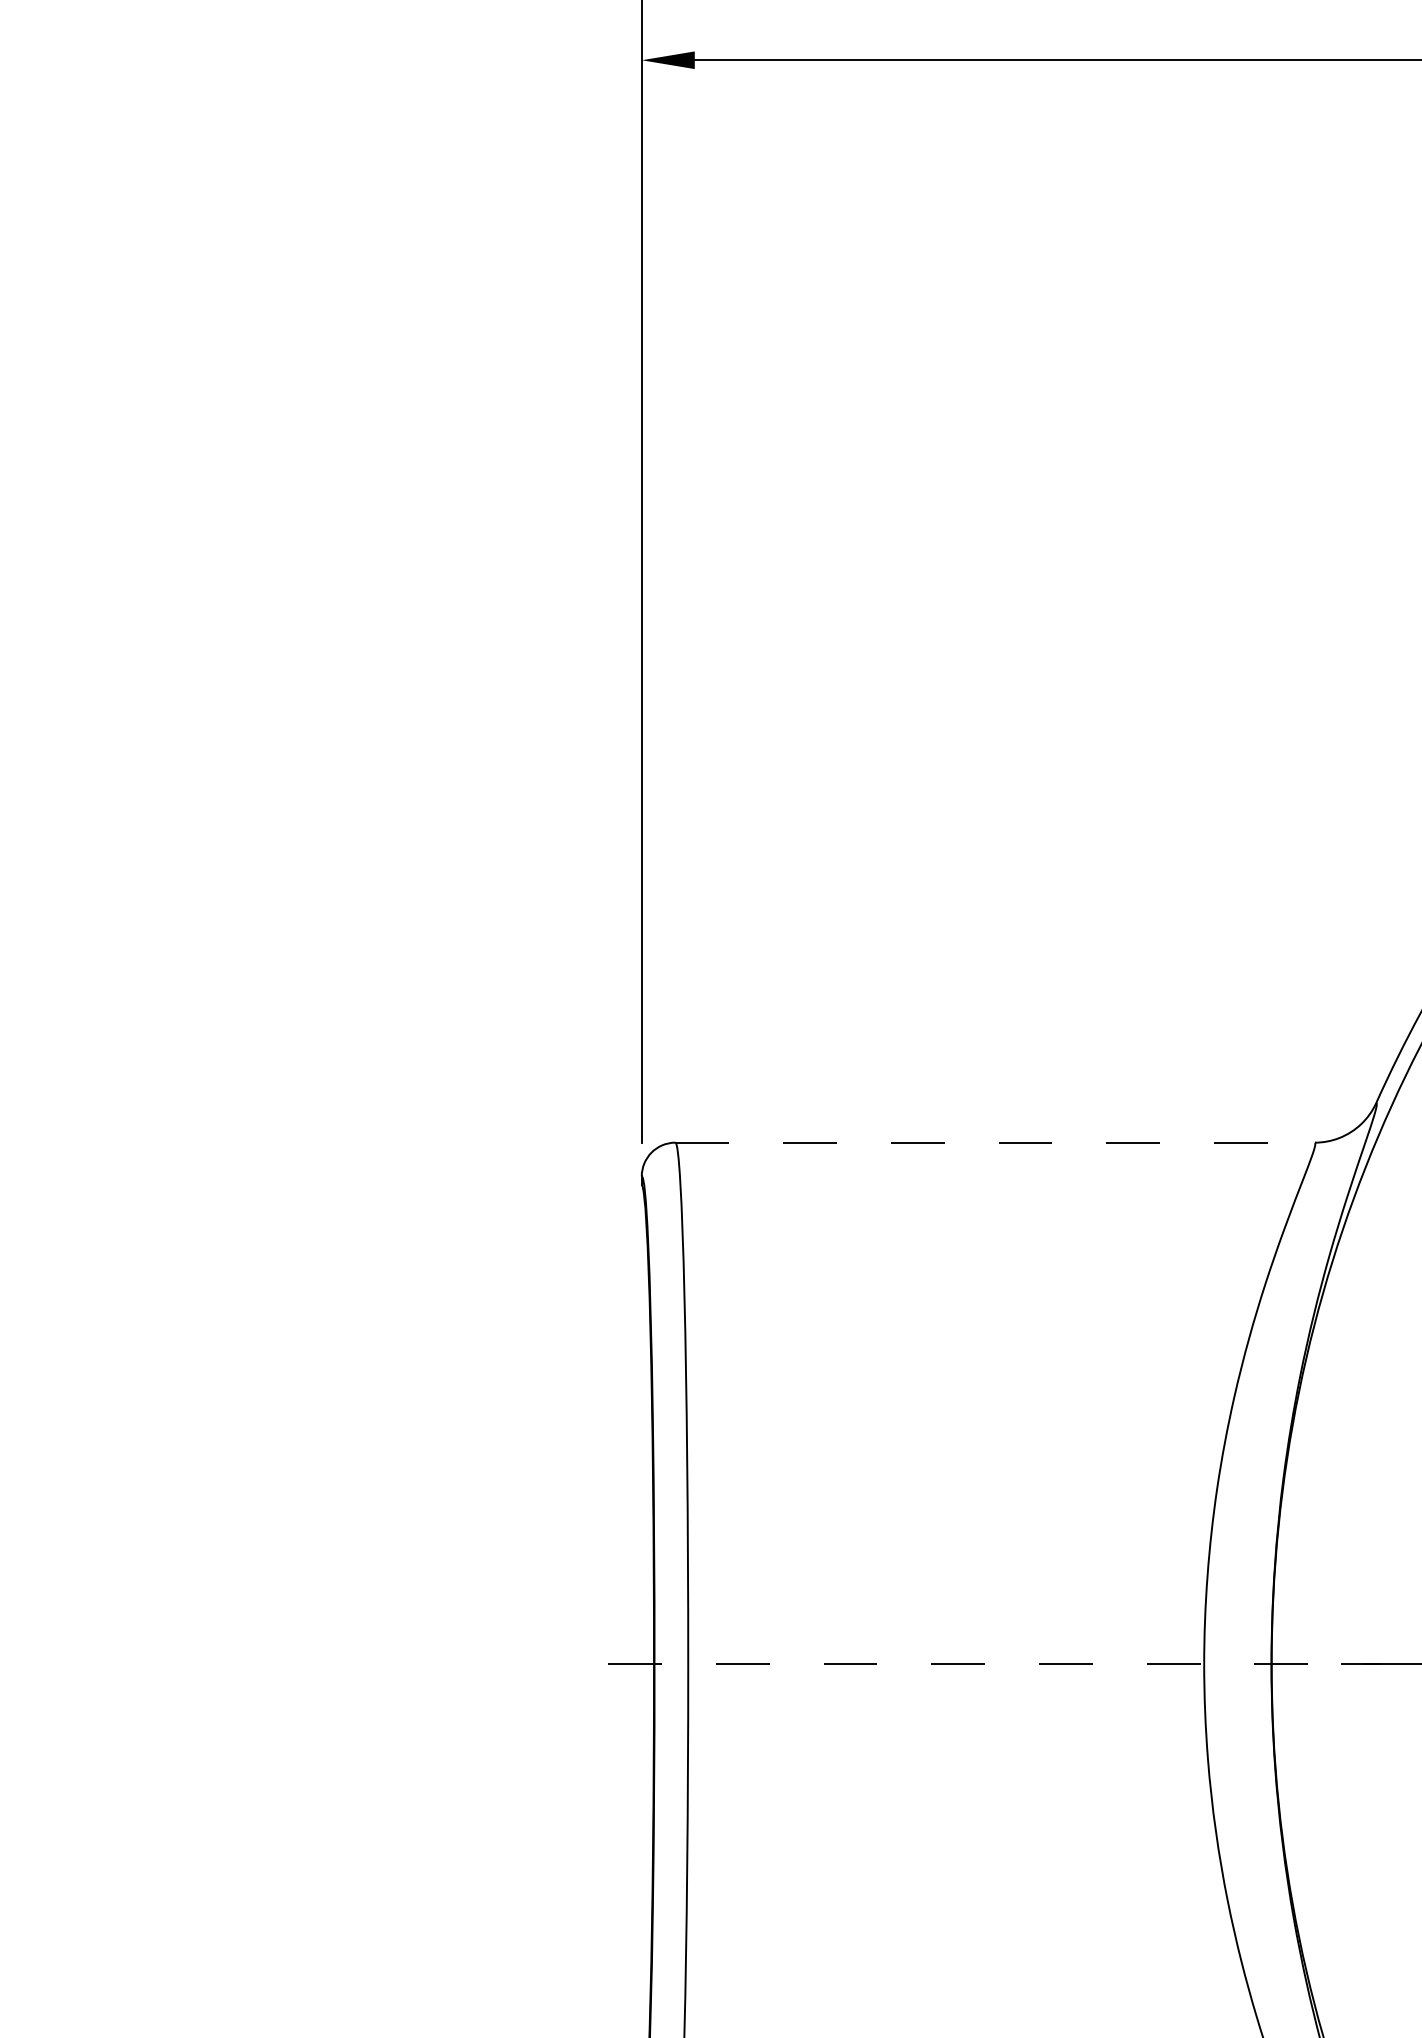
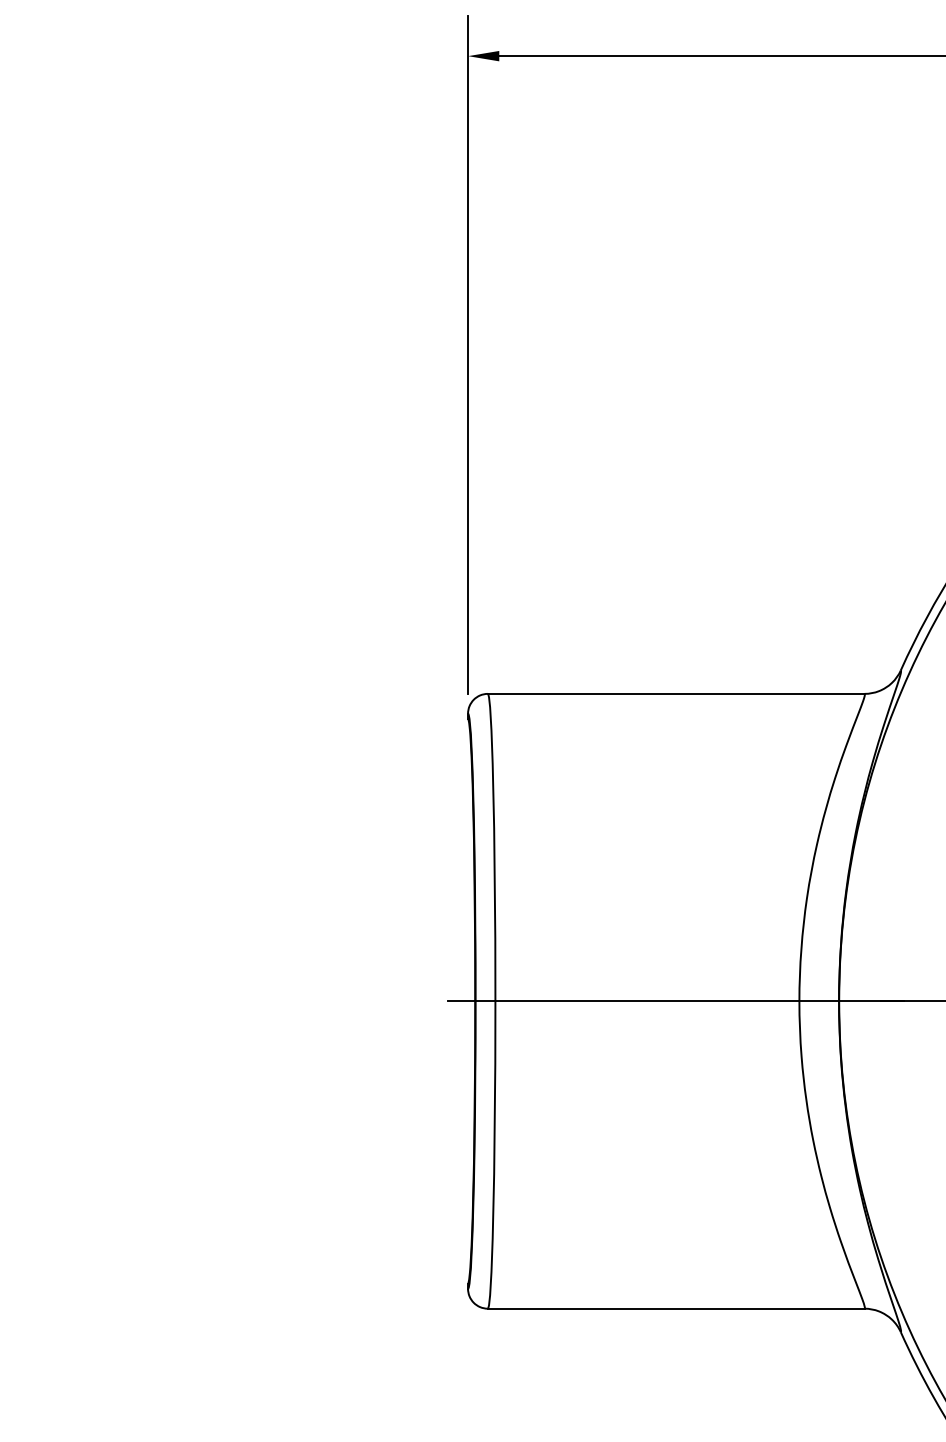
line: (995, 1142) -> (676, 693), dashed -> solid
line: (995, 1664) -> (676, 1001), dashed -> solid

